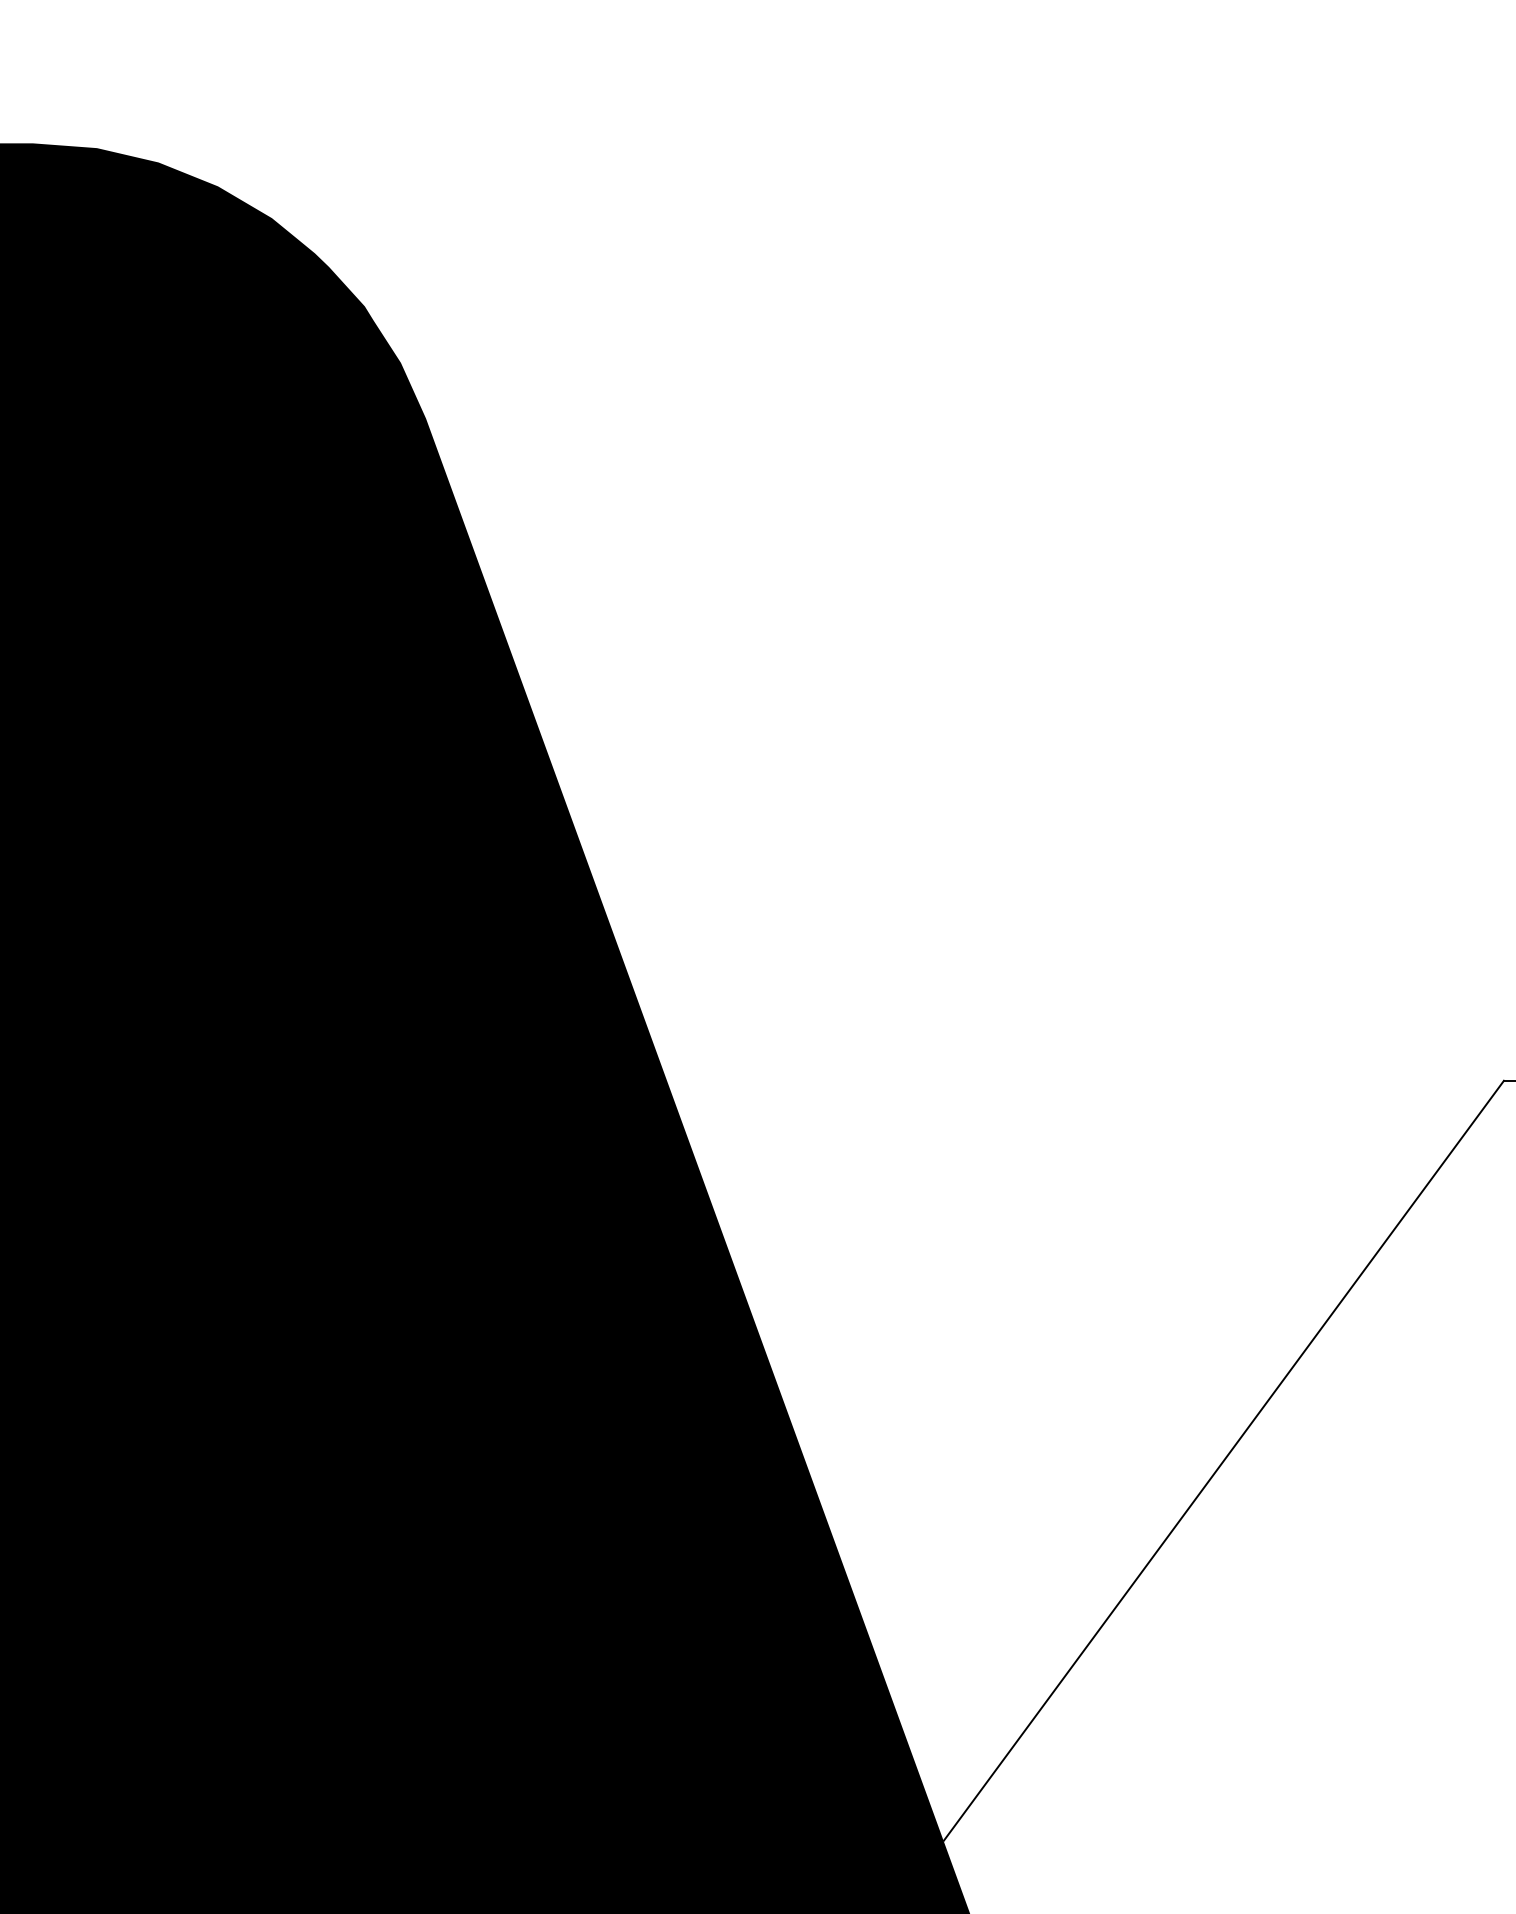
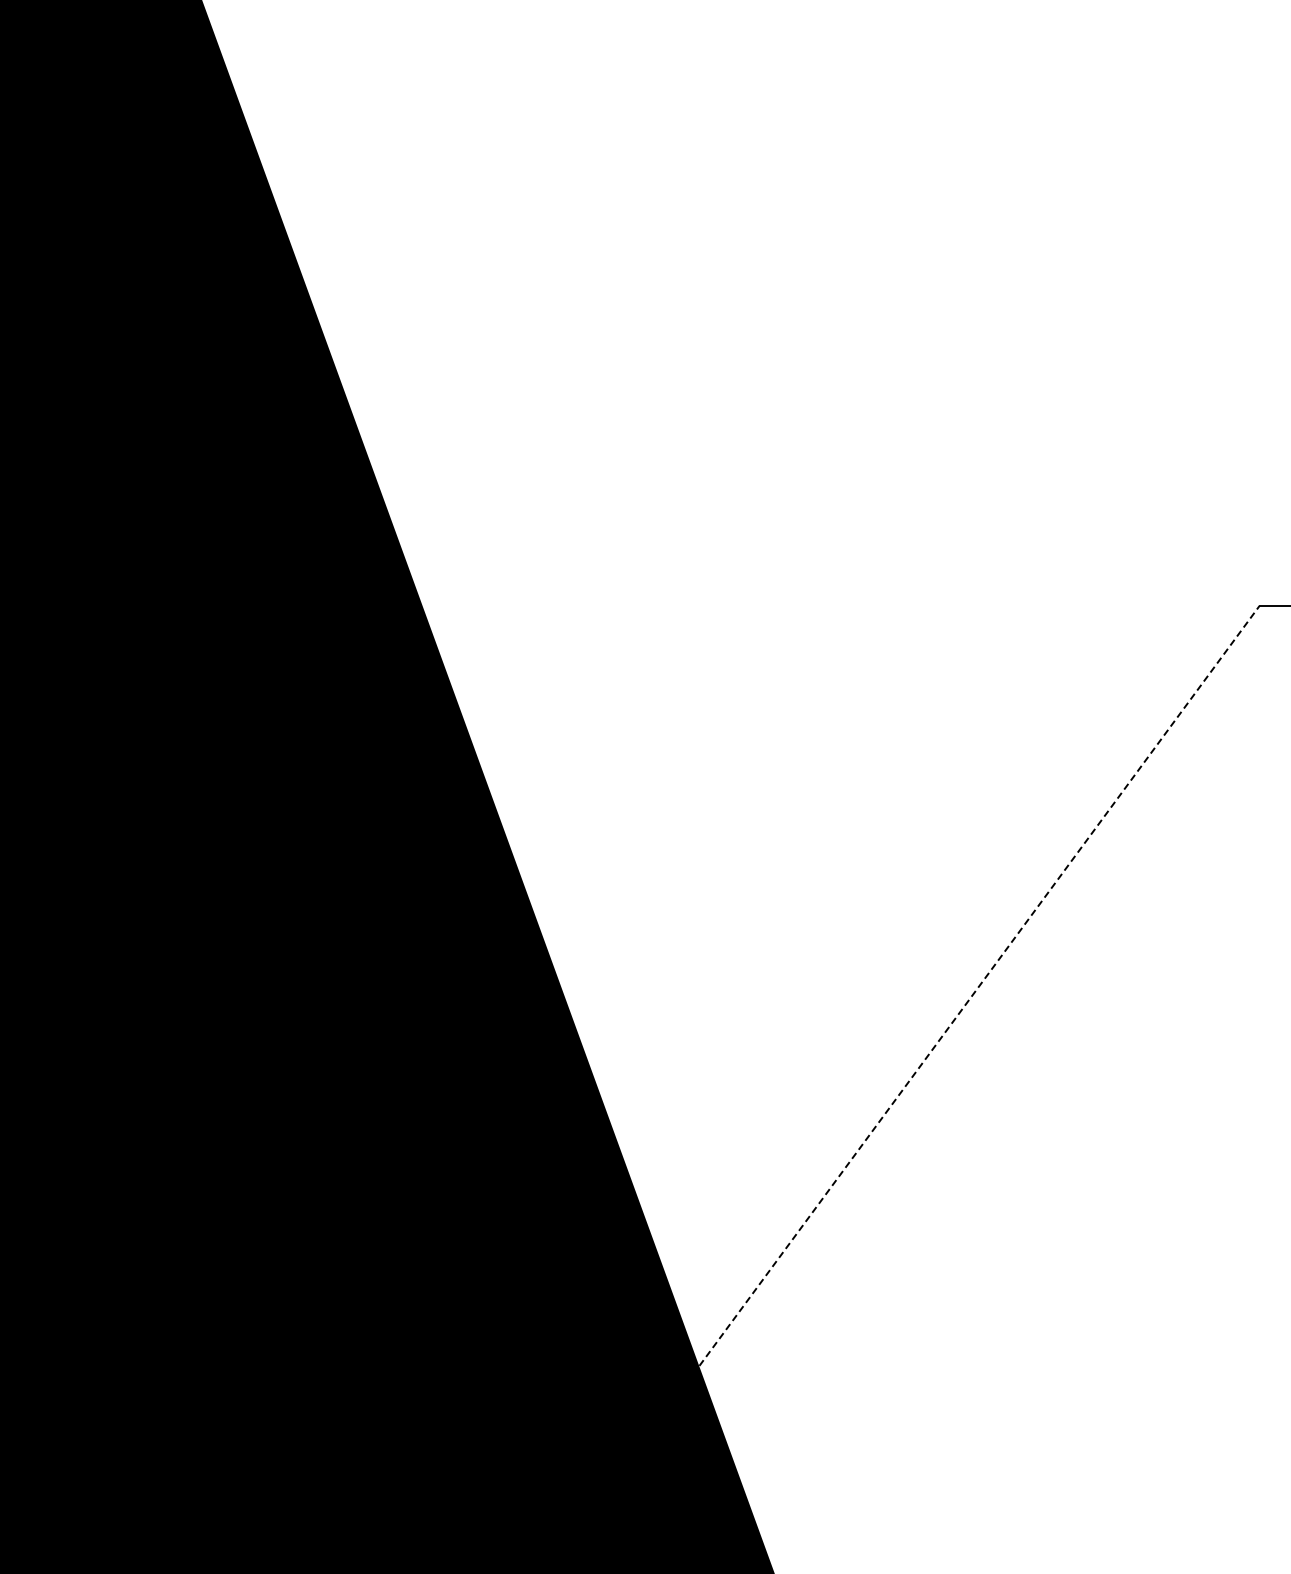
line: (1224, 1460) -> (980, 985), solid -> dashed

